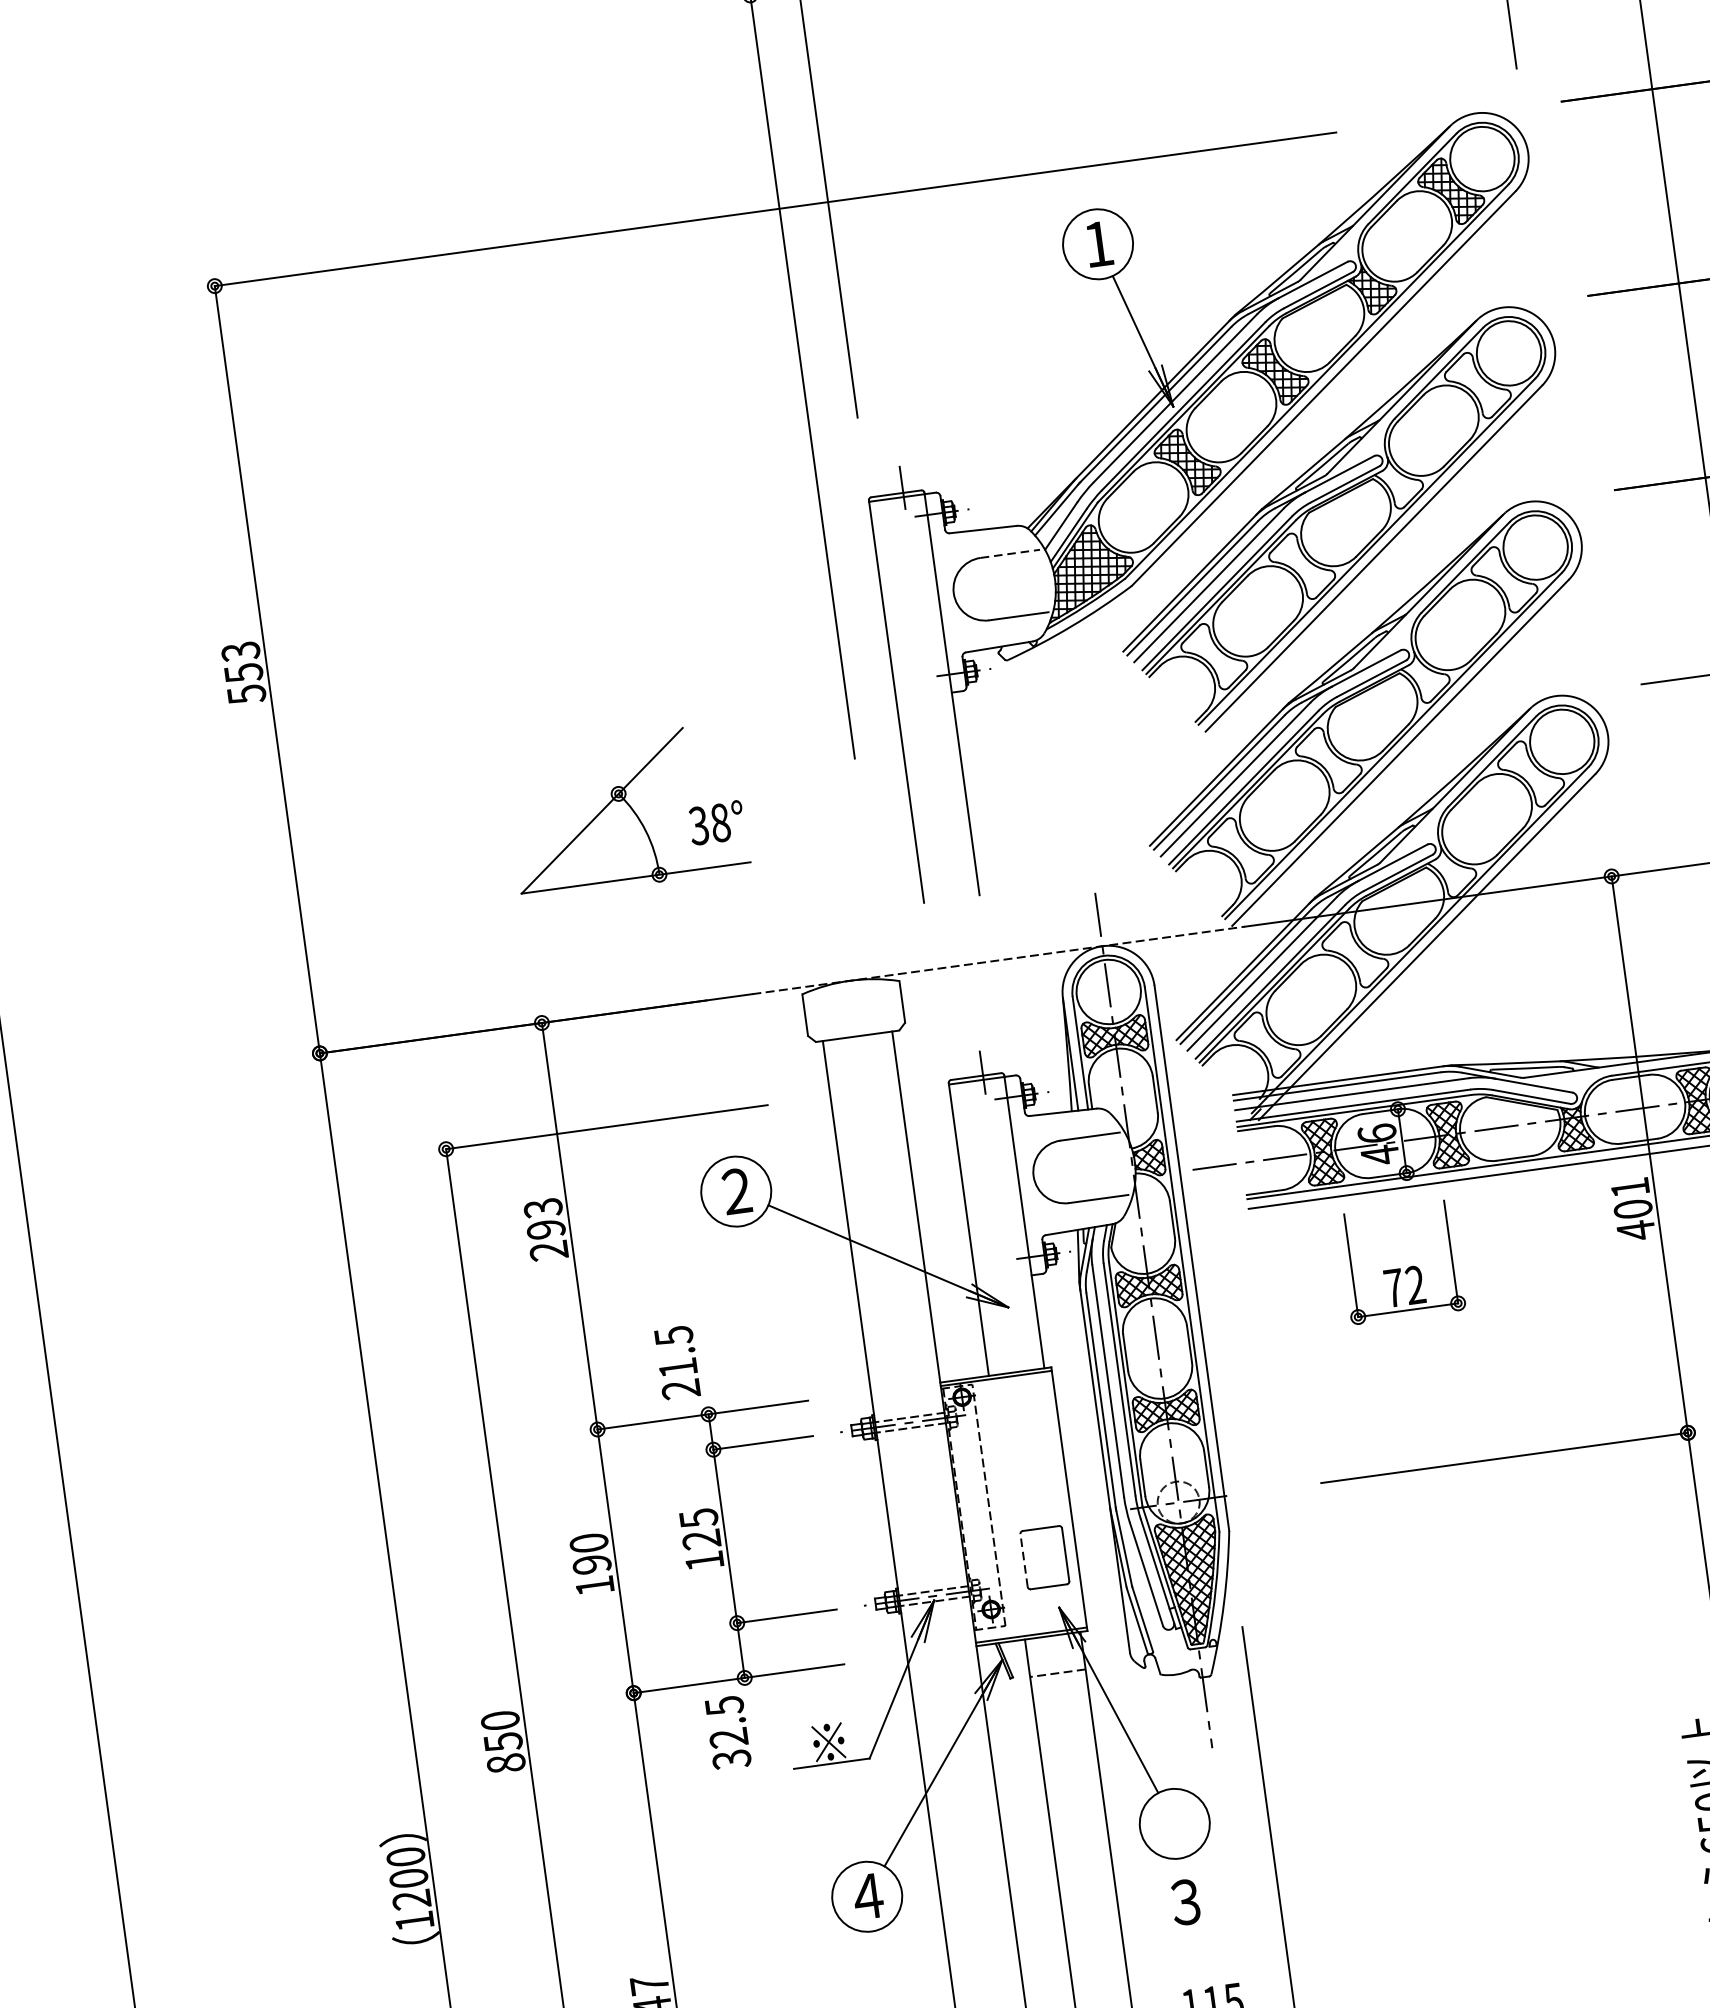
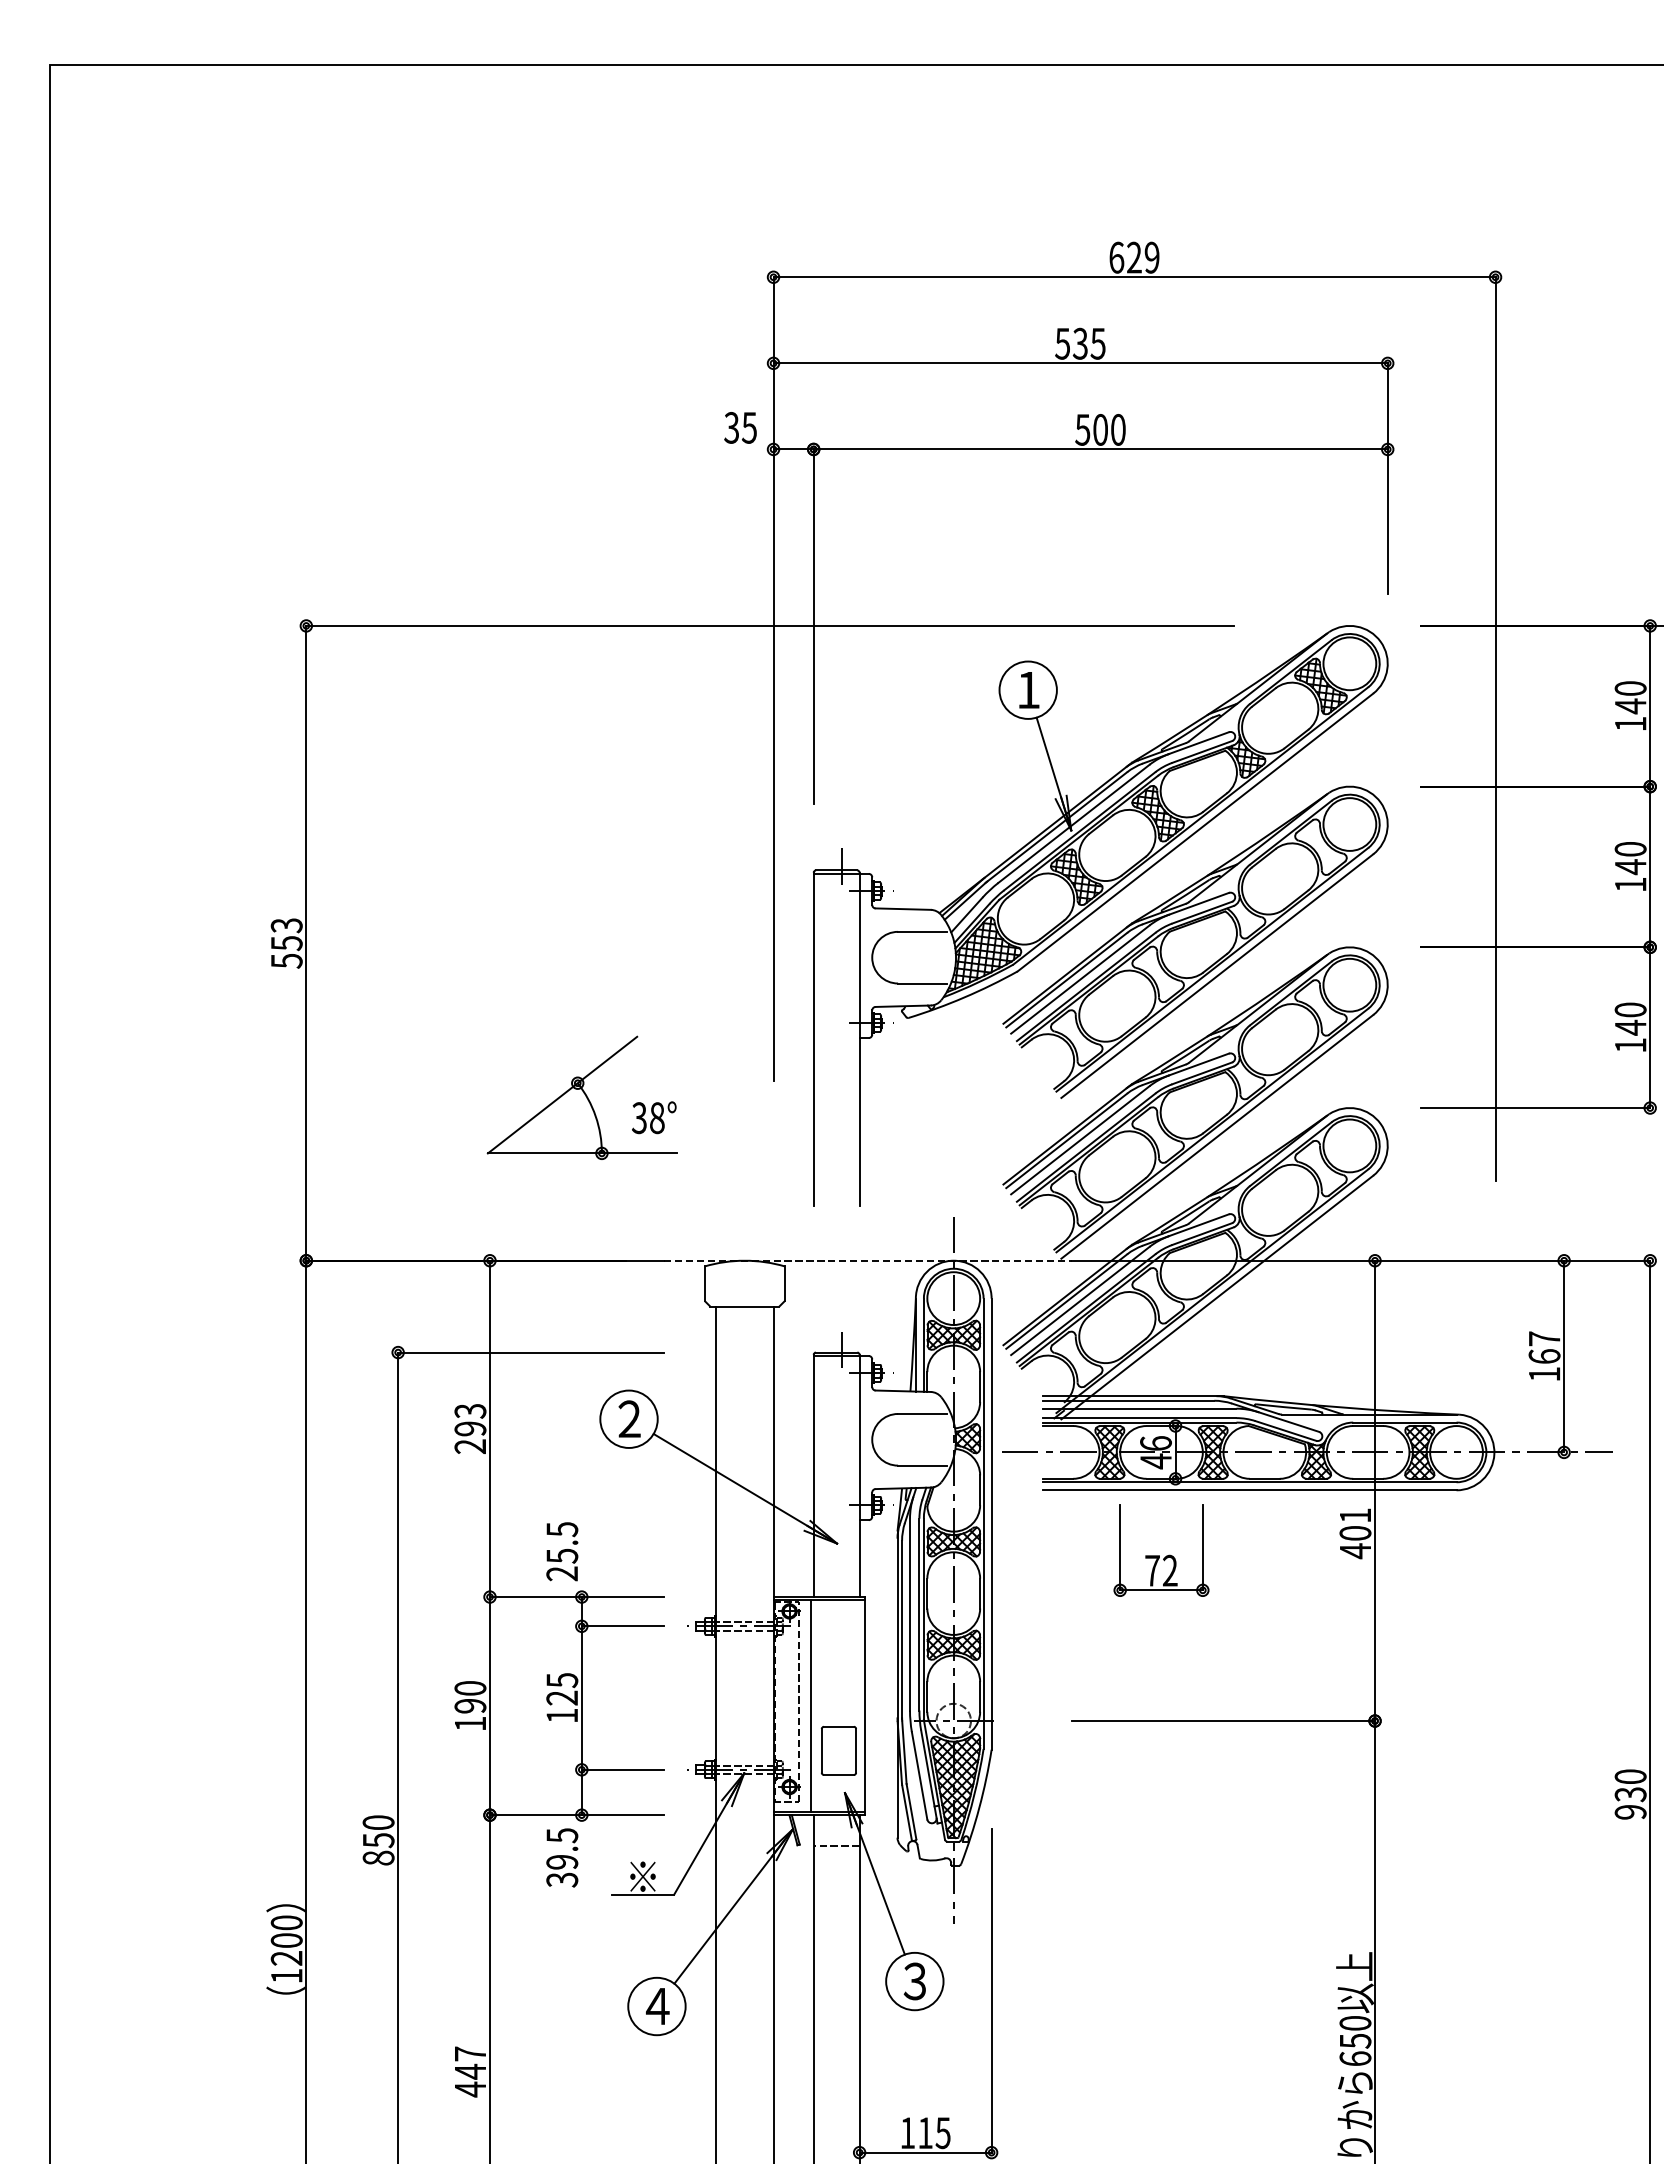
line: (1010, 553) -> (922, 931), dashed -> solid
text: (678, 1367) -> (562, 1555), 21.5 -> 25.5
line: (1002, 1507) -> (810, 1705), added
line: (1023, 1560) -> (821, 1750), dashed -> solid
text: (729, 1738) -> (562, 1862), 32.5 -> 39.5
text: (1185, 1902) -> (914, 1981), moved

